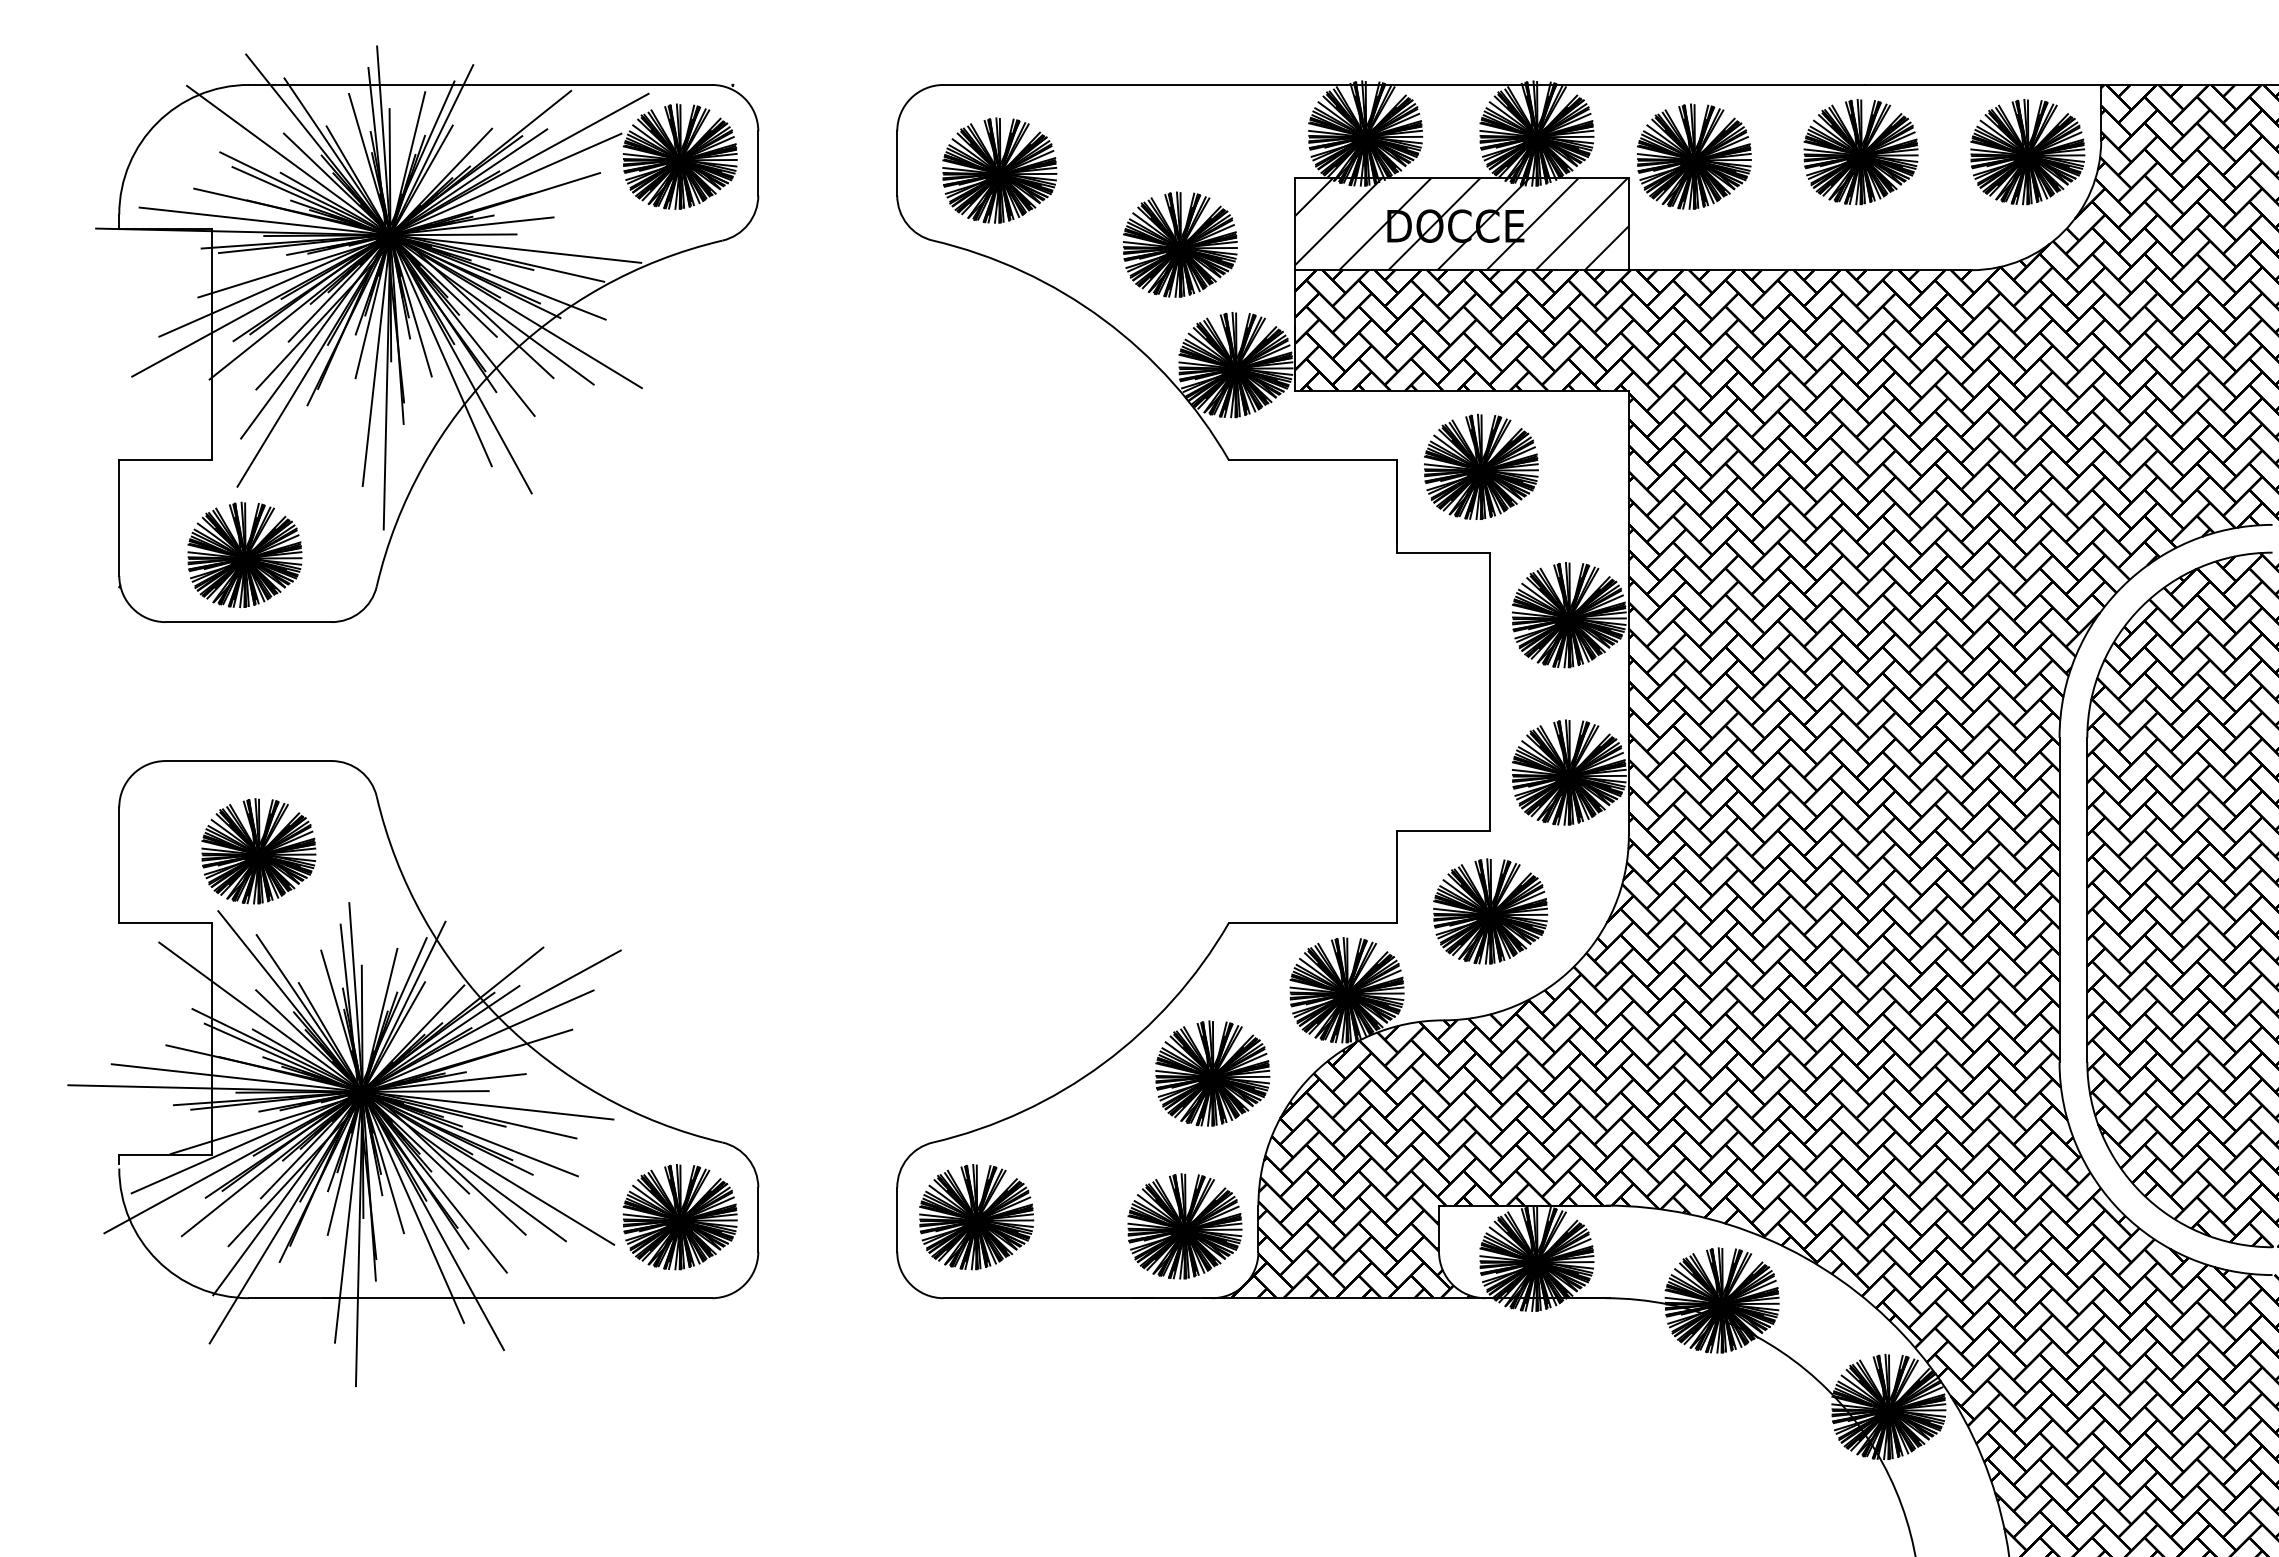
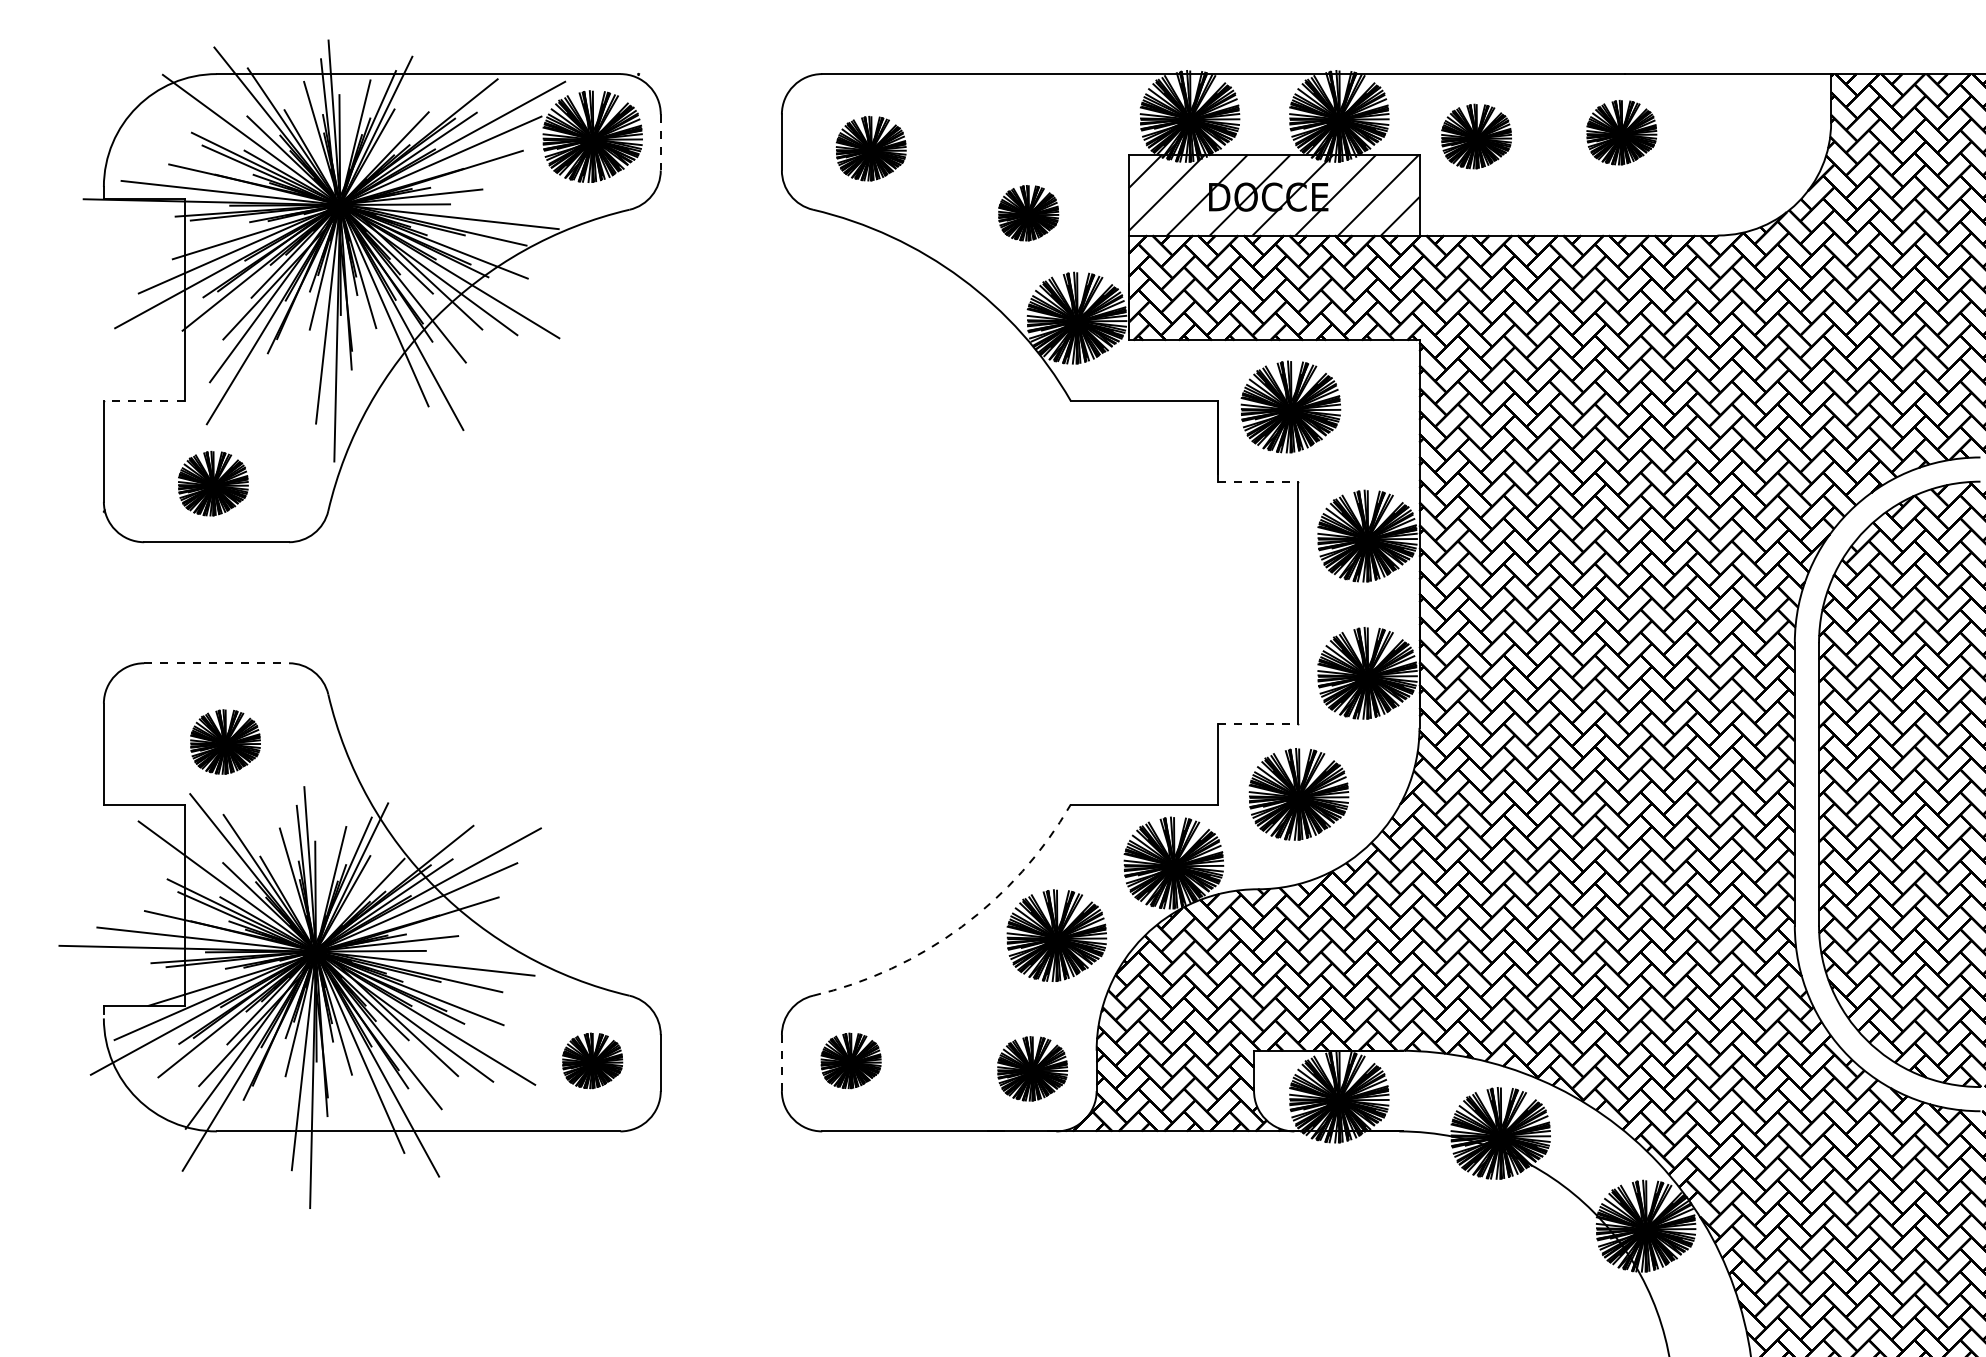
part: (1860, 152) -> (1621, 132), size x0.7
part: (2027, 152) -> (1766, 132), removed
part: (1694, 156) -> (1476, 136), size x0.7
line: (758, 163) -> (660, 142), solid -> dashed
part: (999, 170) -> (870, 148), size x0.7
part: (1180, 244) -> (1028, 213), size x0.6
line: (165, 460) -> (144, 401), solid -> dashed
line: (1444, 552) -> (1258, 481), solid -> dashed
part: (244, 554) -> (213, 483), size x0.7
line: (249, 761) -> (217, 663), solid -> dashed
line: (1444, 830) -> (1258, 723), solid -> dashed
part: (258, 851) -> (225, 742), size x0.7
arc: (1103, 1063) -> (961, 926), solid -> dashed
part: (679, 1217) -> (592, 1061), size x0.6
part: (976, 1217) -> (850, 1061), size x0.6
line: (897, 1220) -> (782, 1063), solid -> dashed
part: (1184, 1226) -> (1032, 1068), size x0.7

